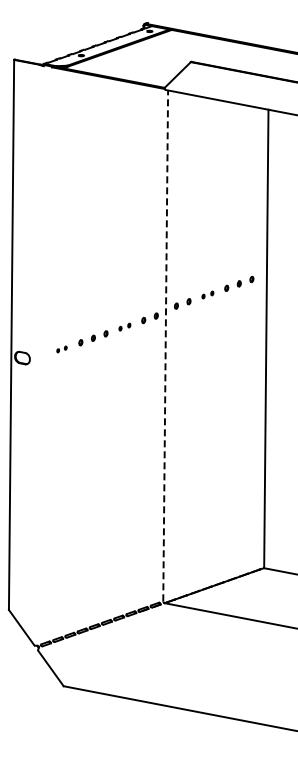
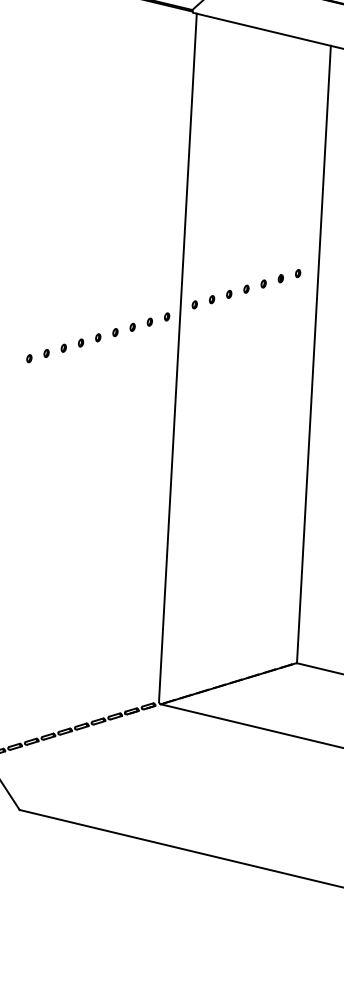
part: (207, 294) -> (237, 291), size x1.43
part: (124, 326) -> (123, 329), size x1.43
line: (165, 345) -> (177, 357), dashed -> solid
part: (61, 349) -> (37, 356), size x1.67

